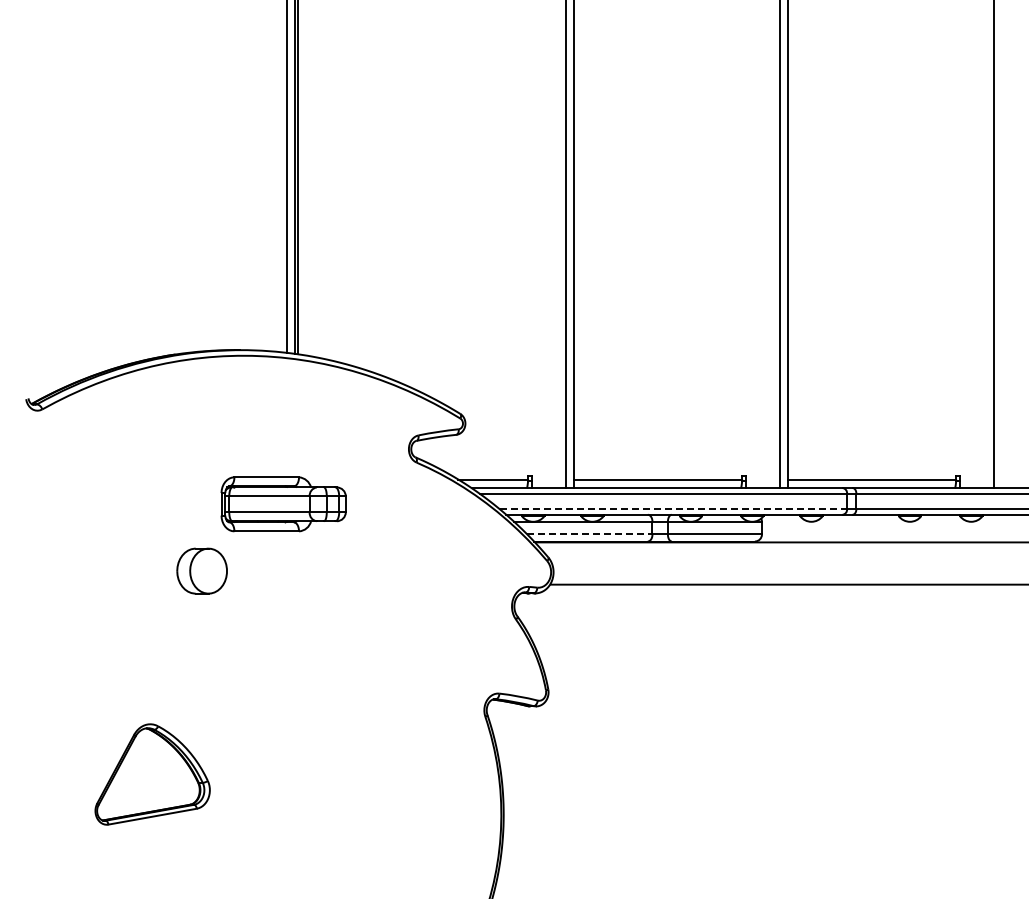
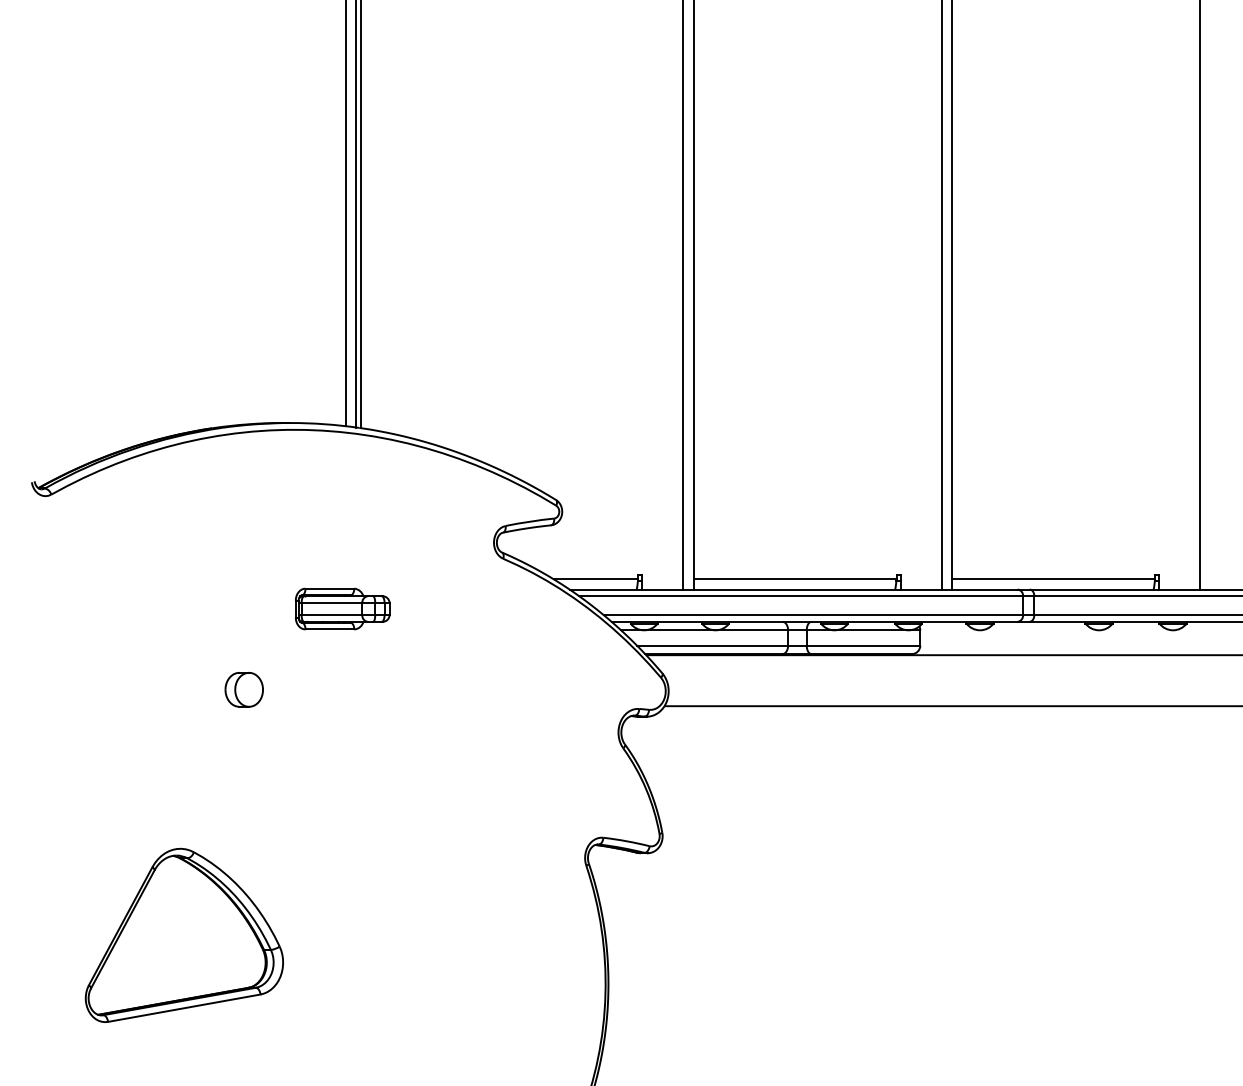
part: (283, 503) -> (342, 608), size x0.62
line: (673, 509) -> (813, 615), dashed -> solid
line: (589, 534) -> (712, 645), dashed -> solid
part: (201, 570) -> (243, 689), size x0.62
part: (152, 774) -> (184, 935), size x1.43

